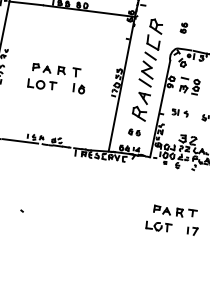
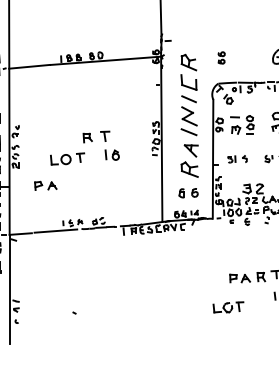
part: (41, 68) -> (45, 185), moved
part: (134, 132) -> (188, 193), size x1.4
part: (158, 226) -> (228, 307), moved

